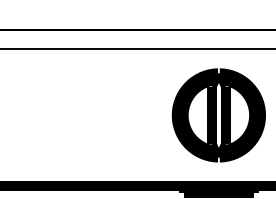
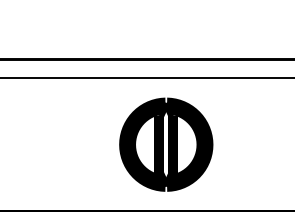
part: (219, 115) -> (166, 144), moved

